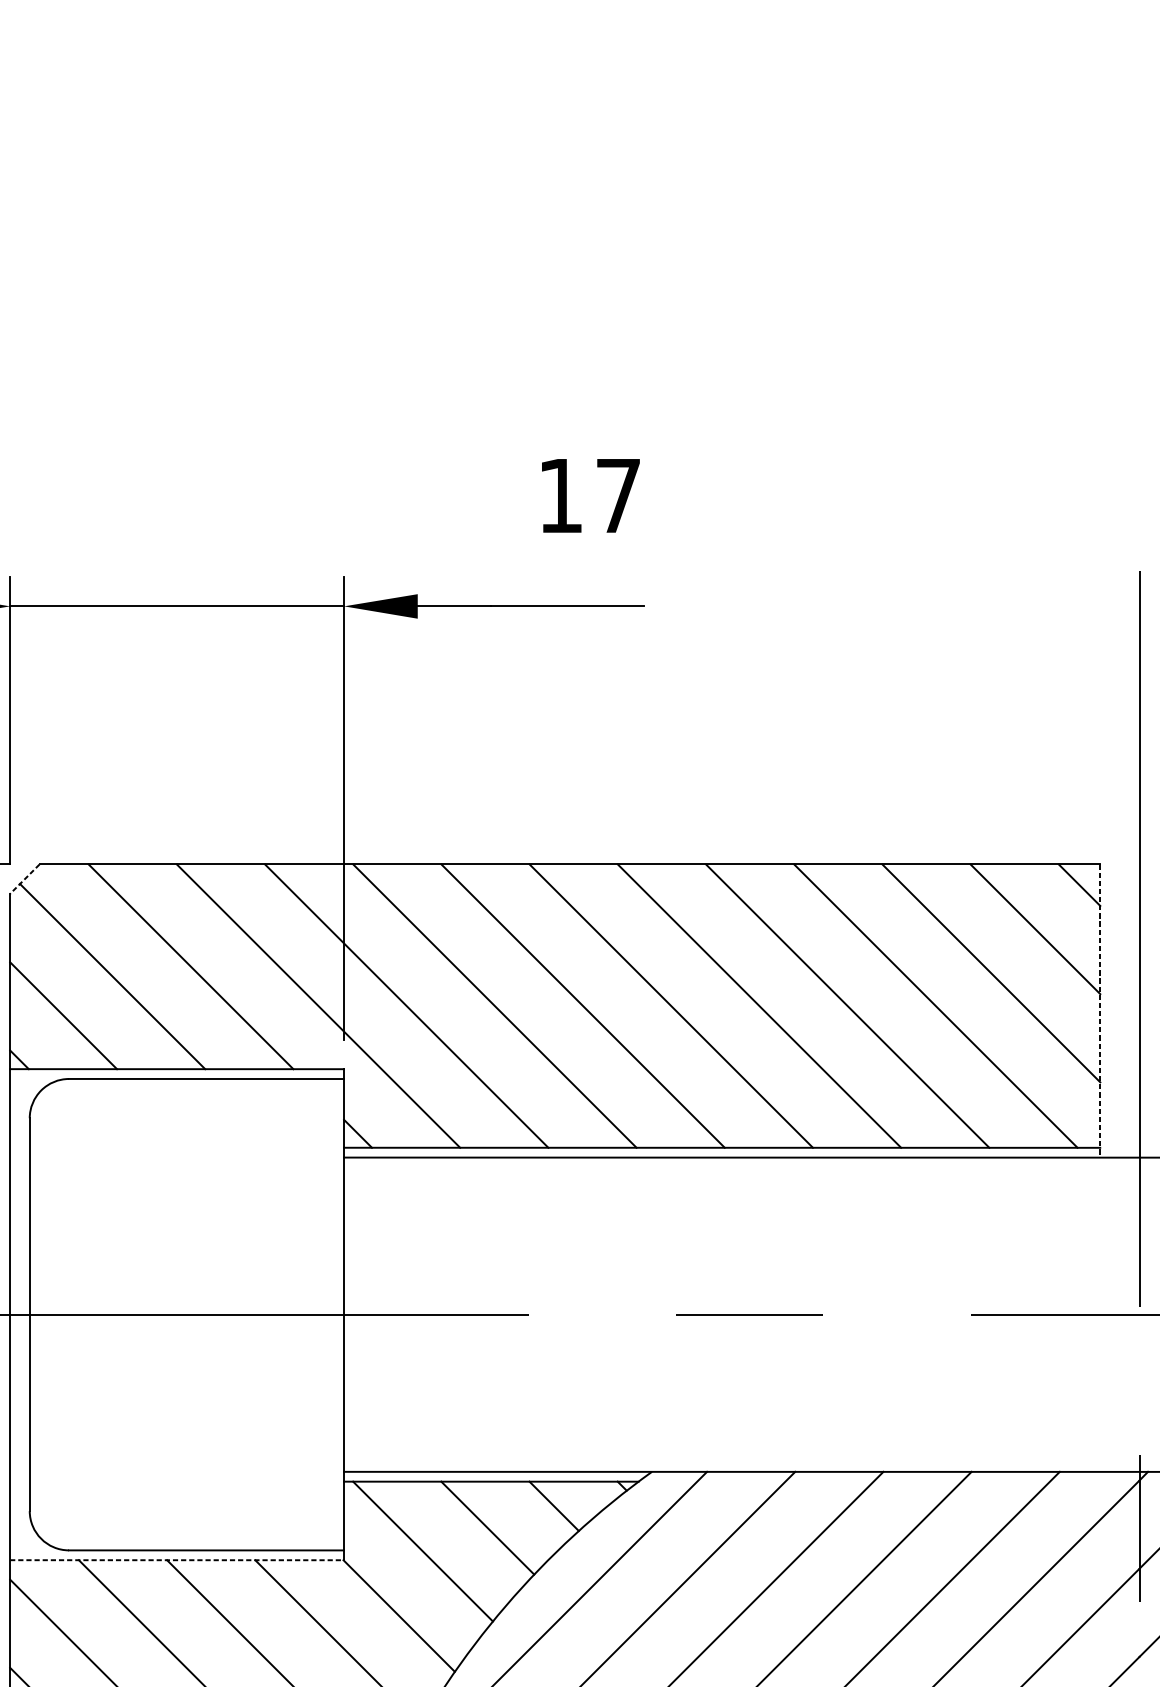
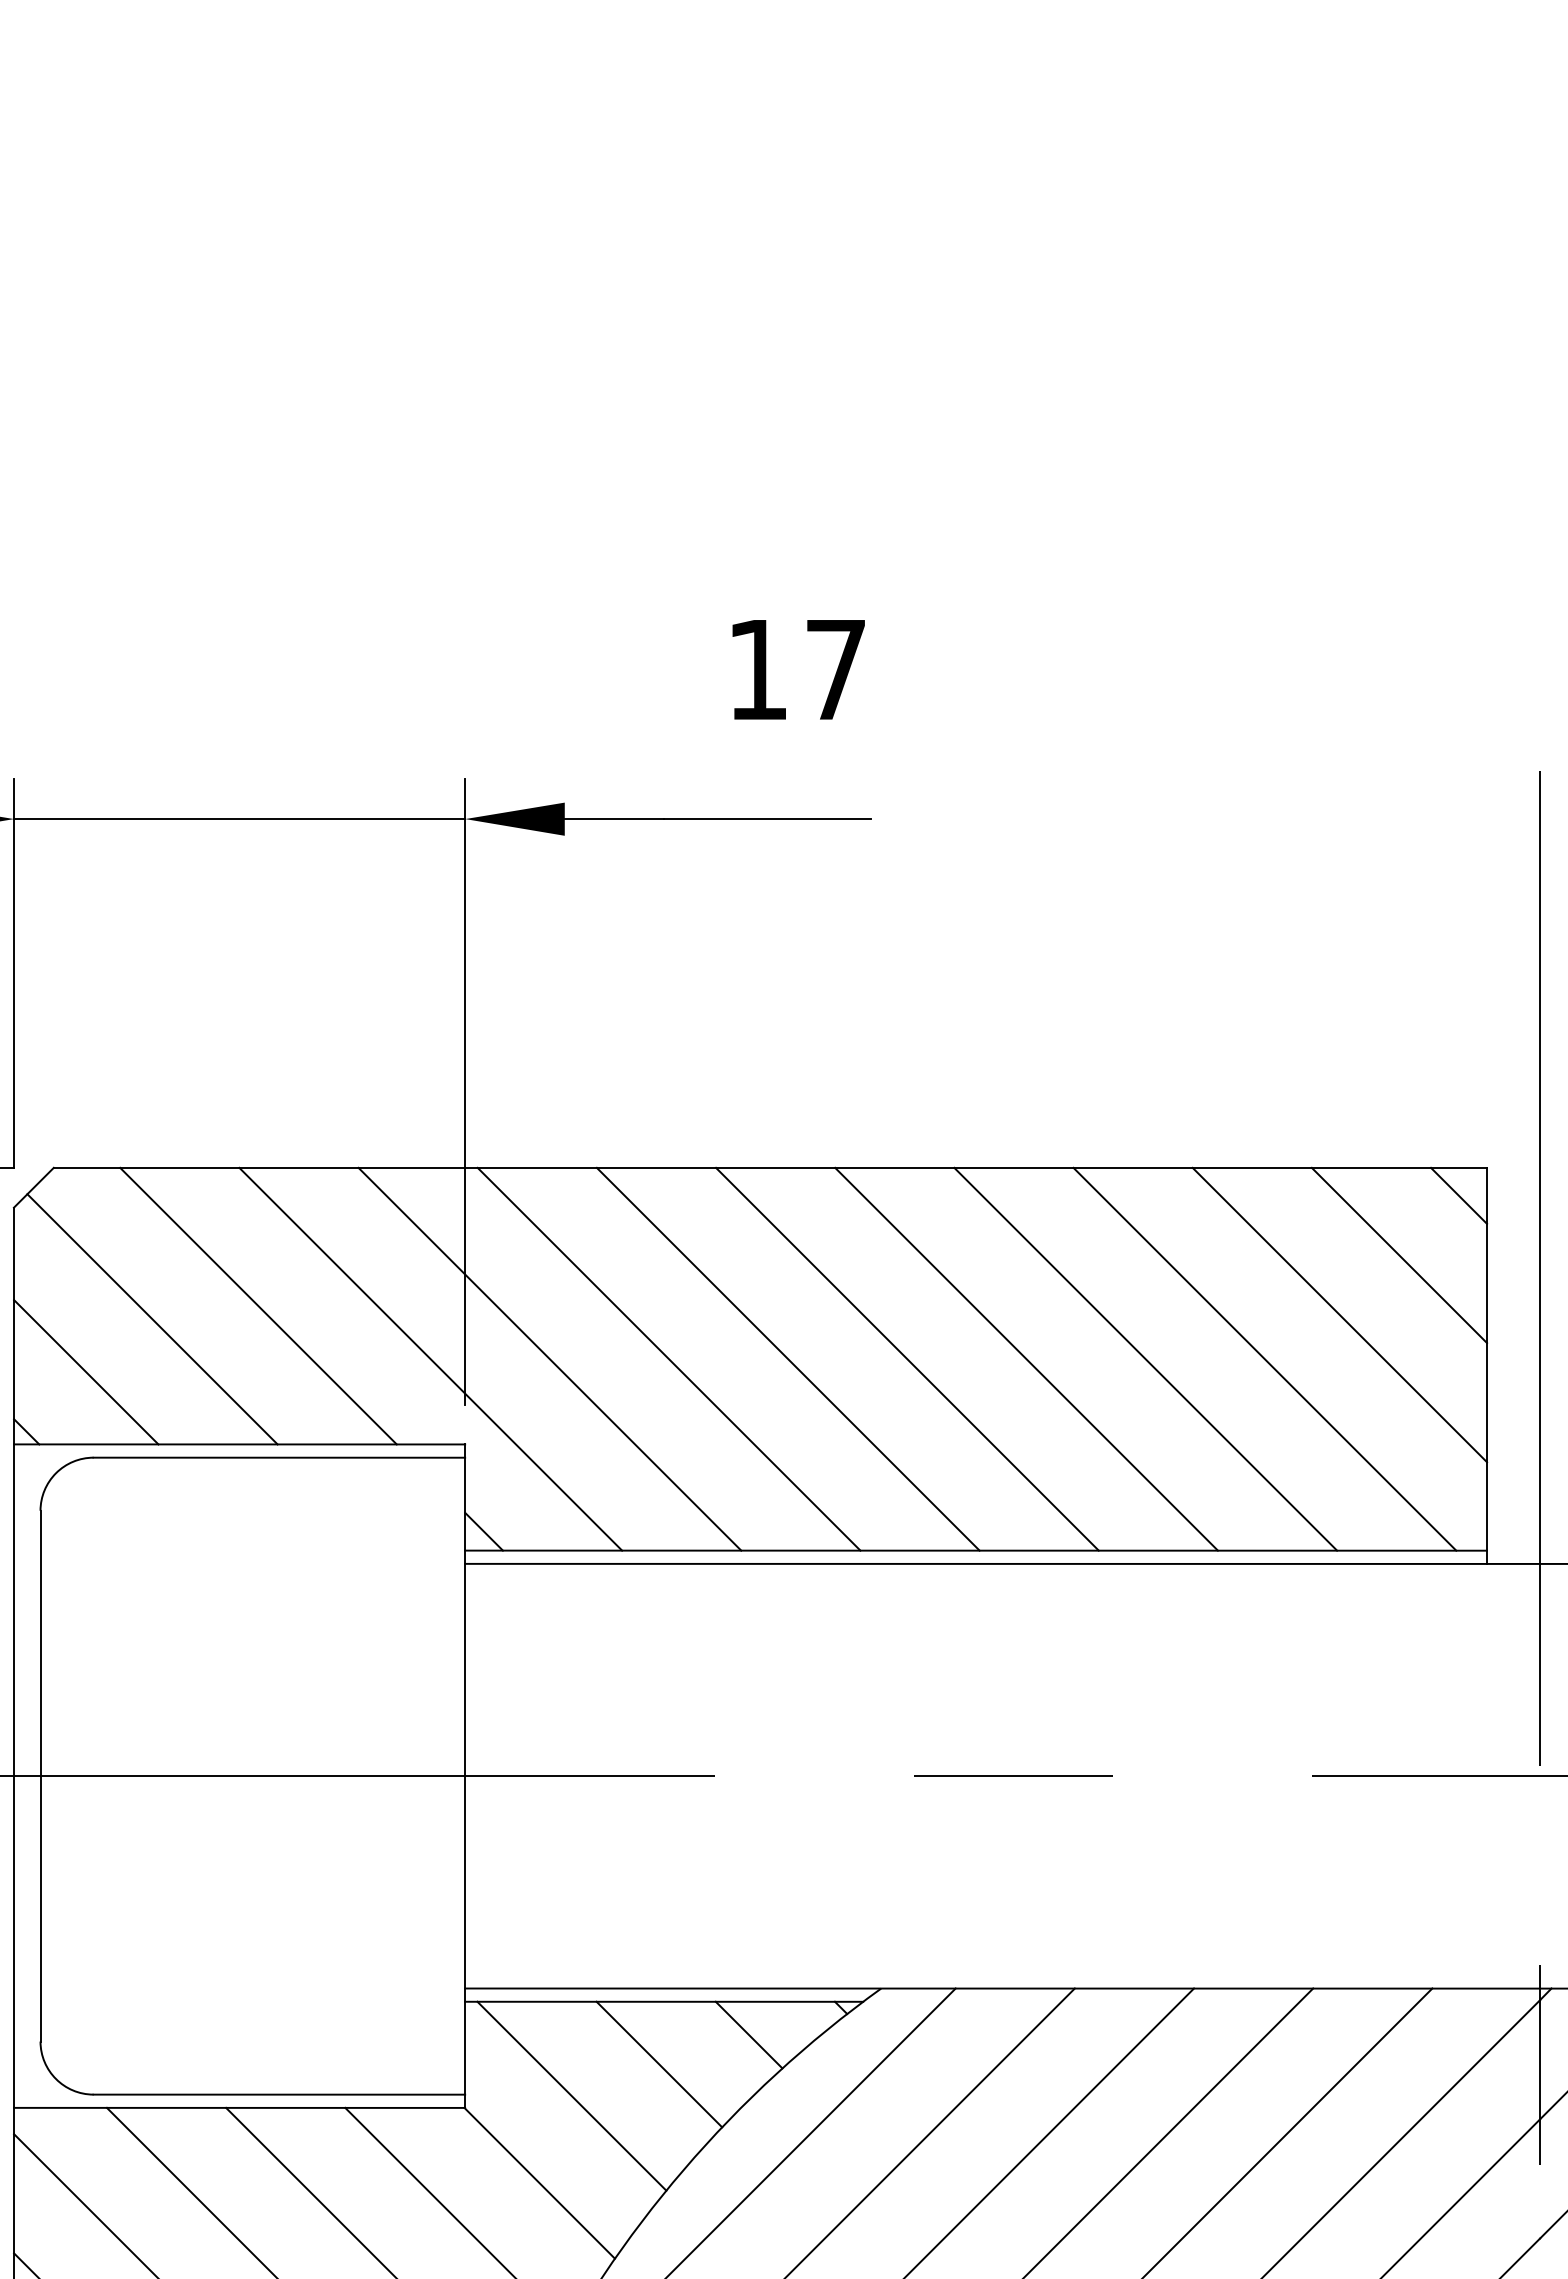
line: (24, 879) -> (33, 1188), dashed -> solid
line: (1099, 1011) -> (1486, 1366), dashed -> solid
line: (177, 1559) -> (239, 2107), dashed -> solid

